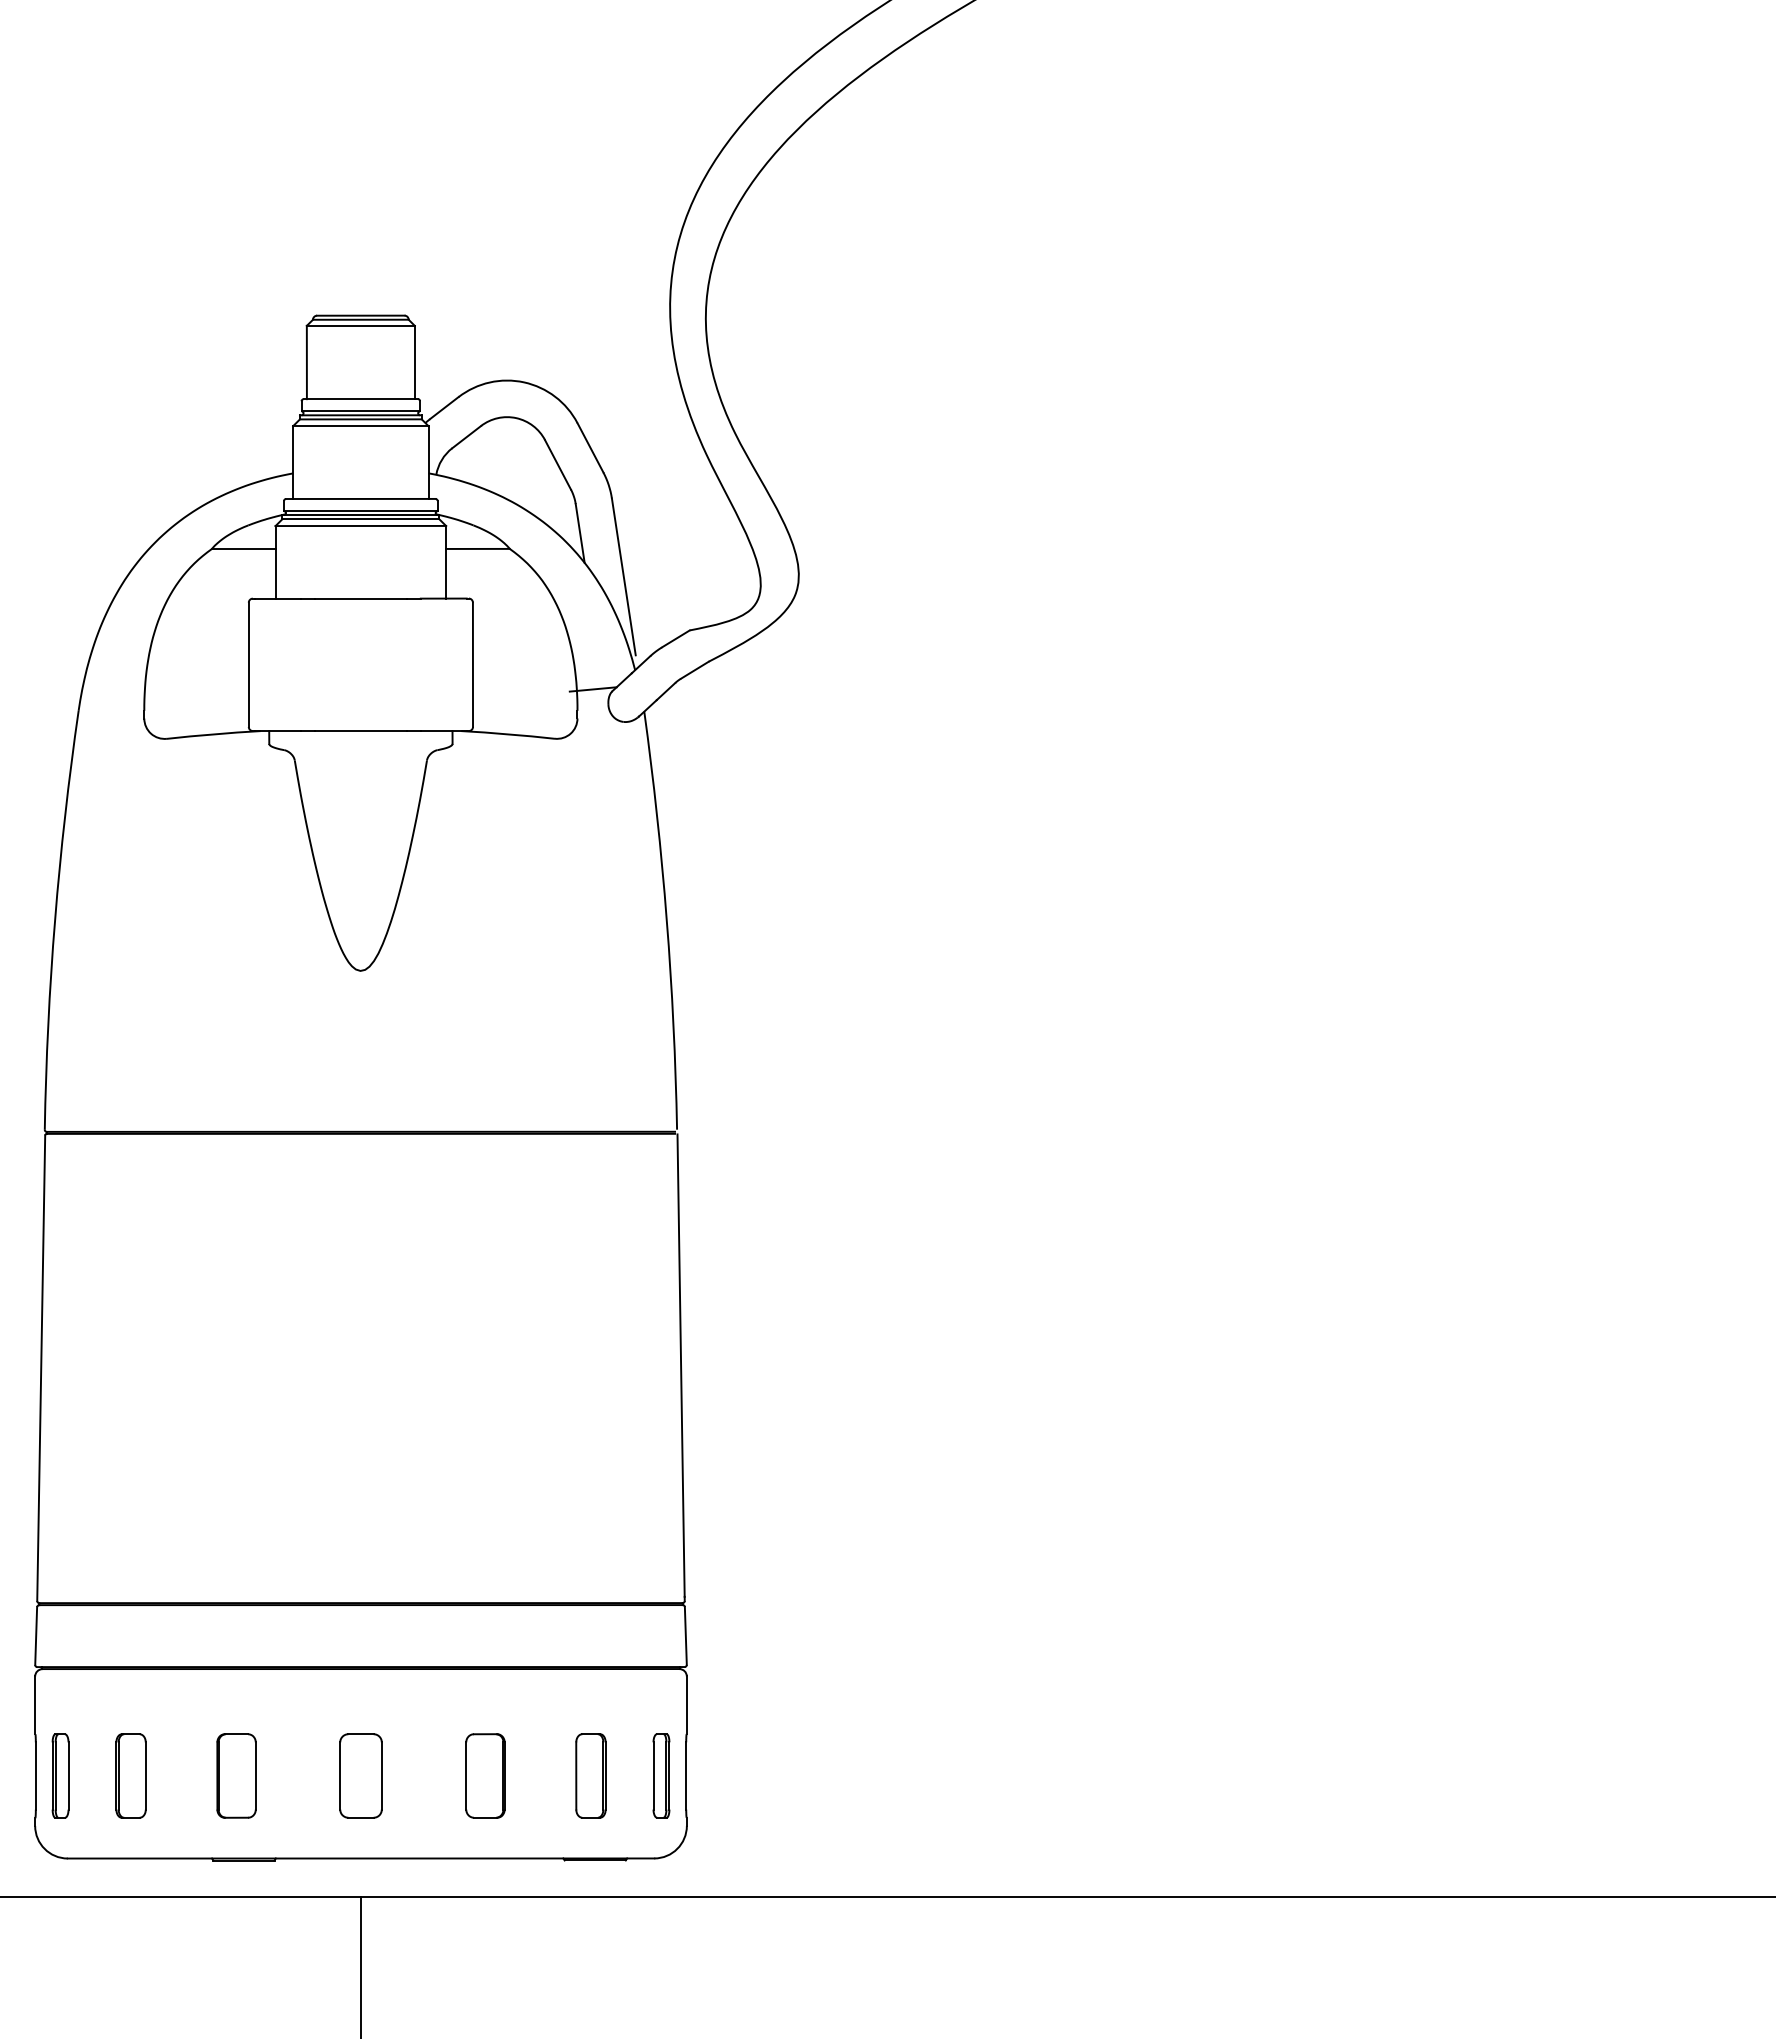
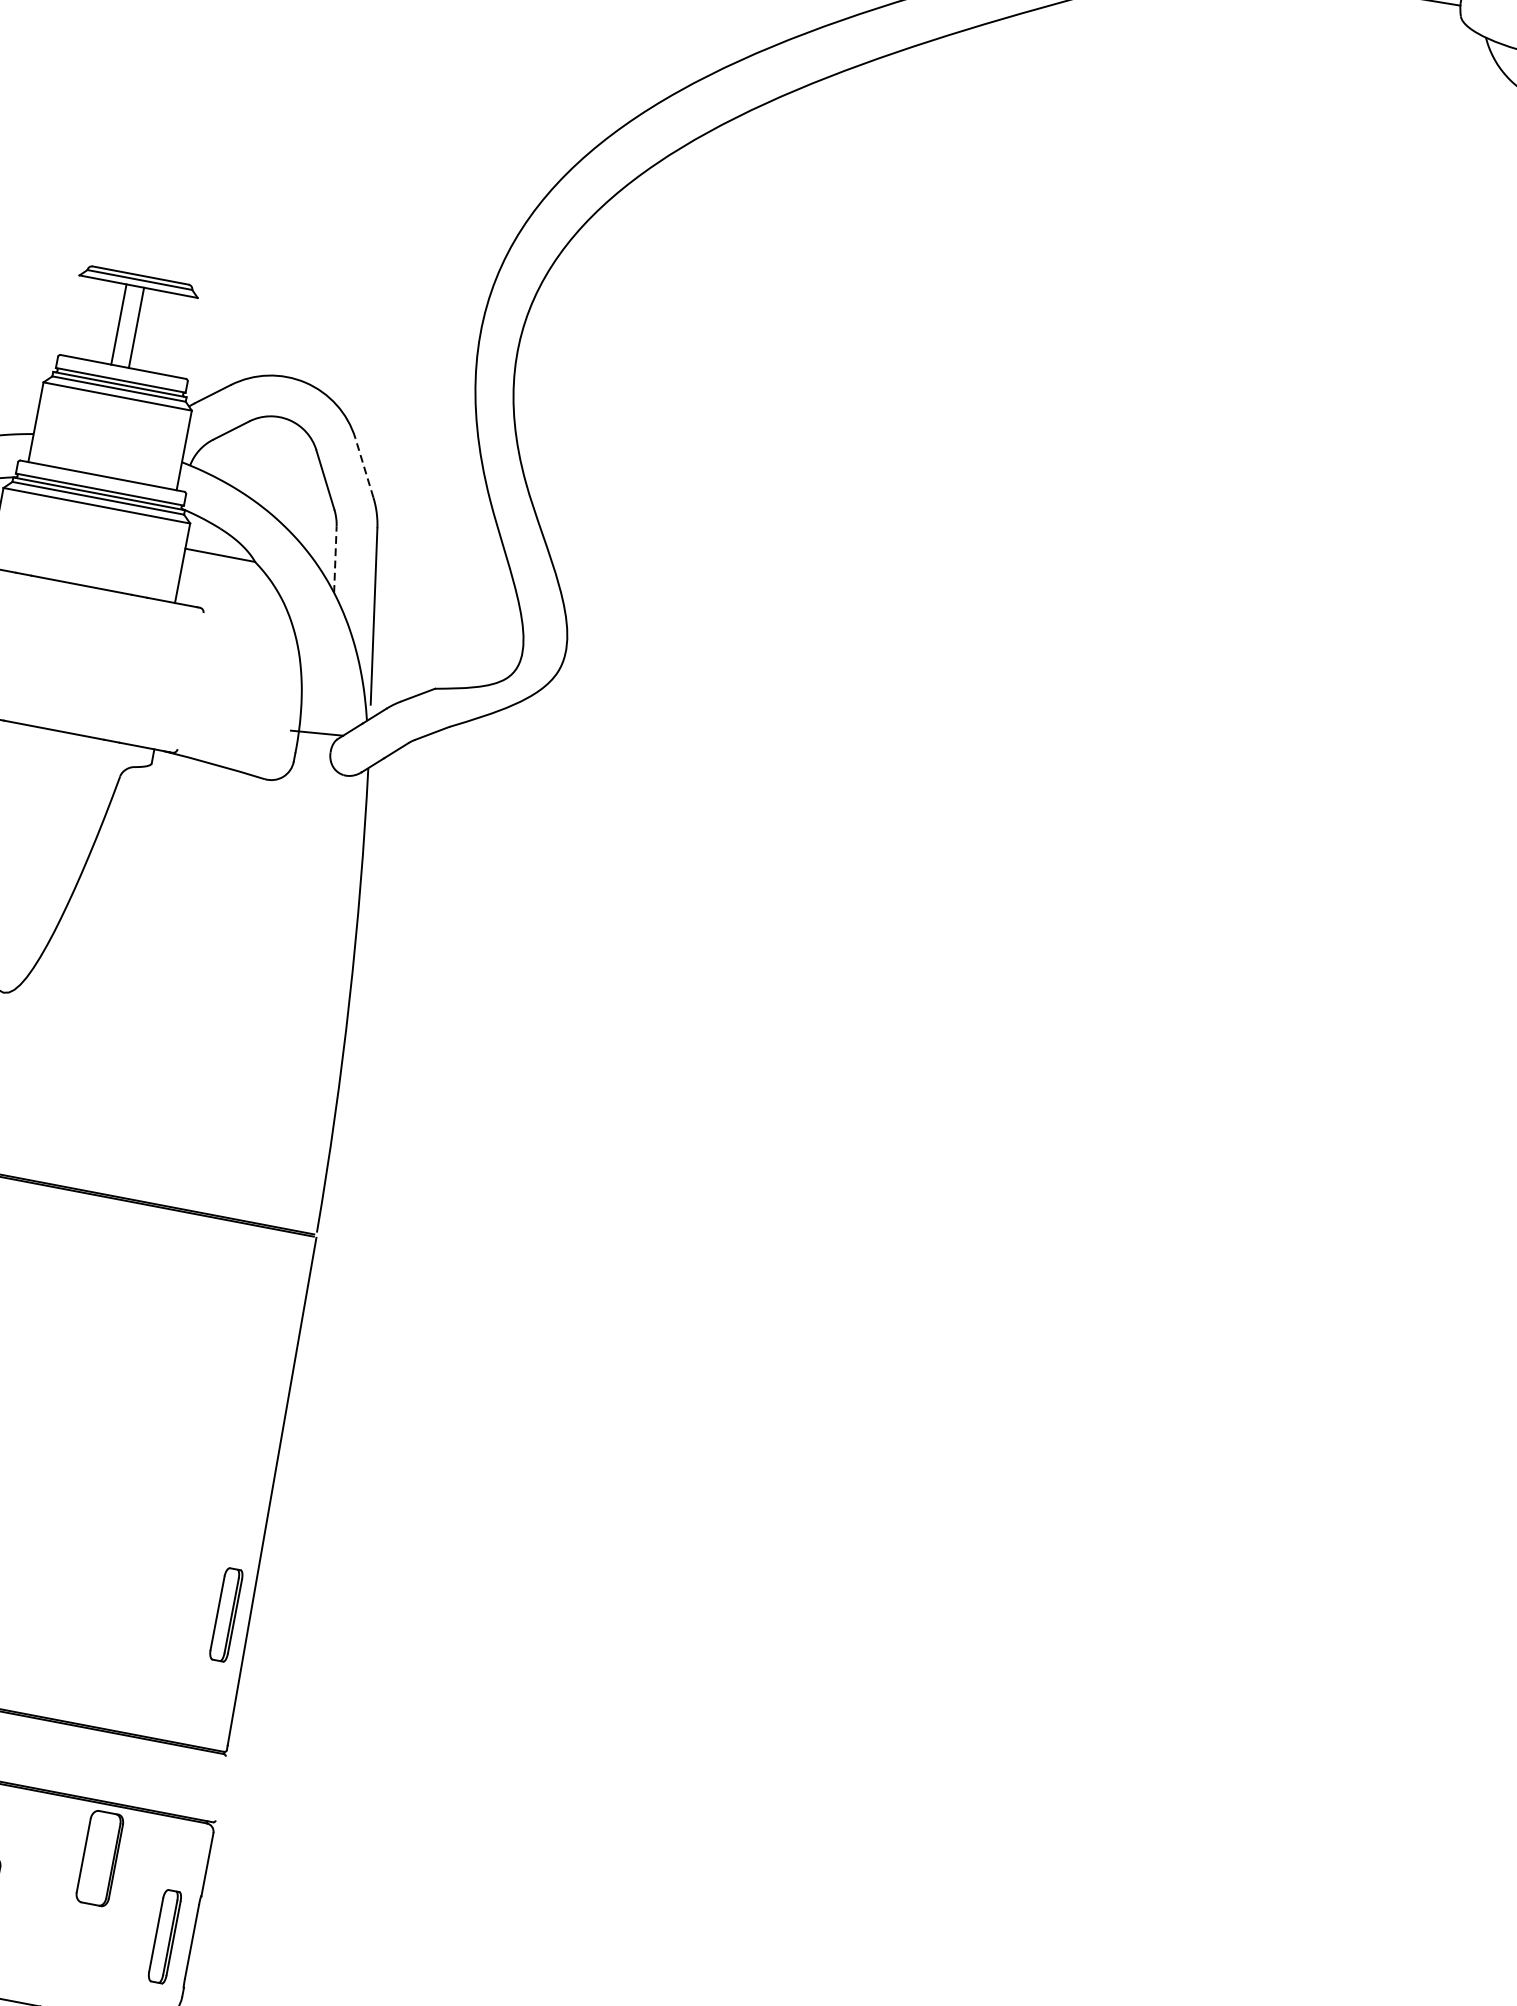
line: (306, 362) -> (136, 327), moved
line: (414, 362) -> (118, 324), moved
line: (590, 447) -> (364, 467), solid -> dashed
line: (580, 533) -> (335, 559), solid -> dashed
line: (472, 664) -> (190, 680), removed
part: (661, 1481) -> (226, 1614), added
line: (685, 1635) -> (220, 1787), removed
part: (590, 1775) -> (99, 1857), moved

